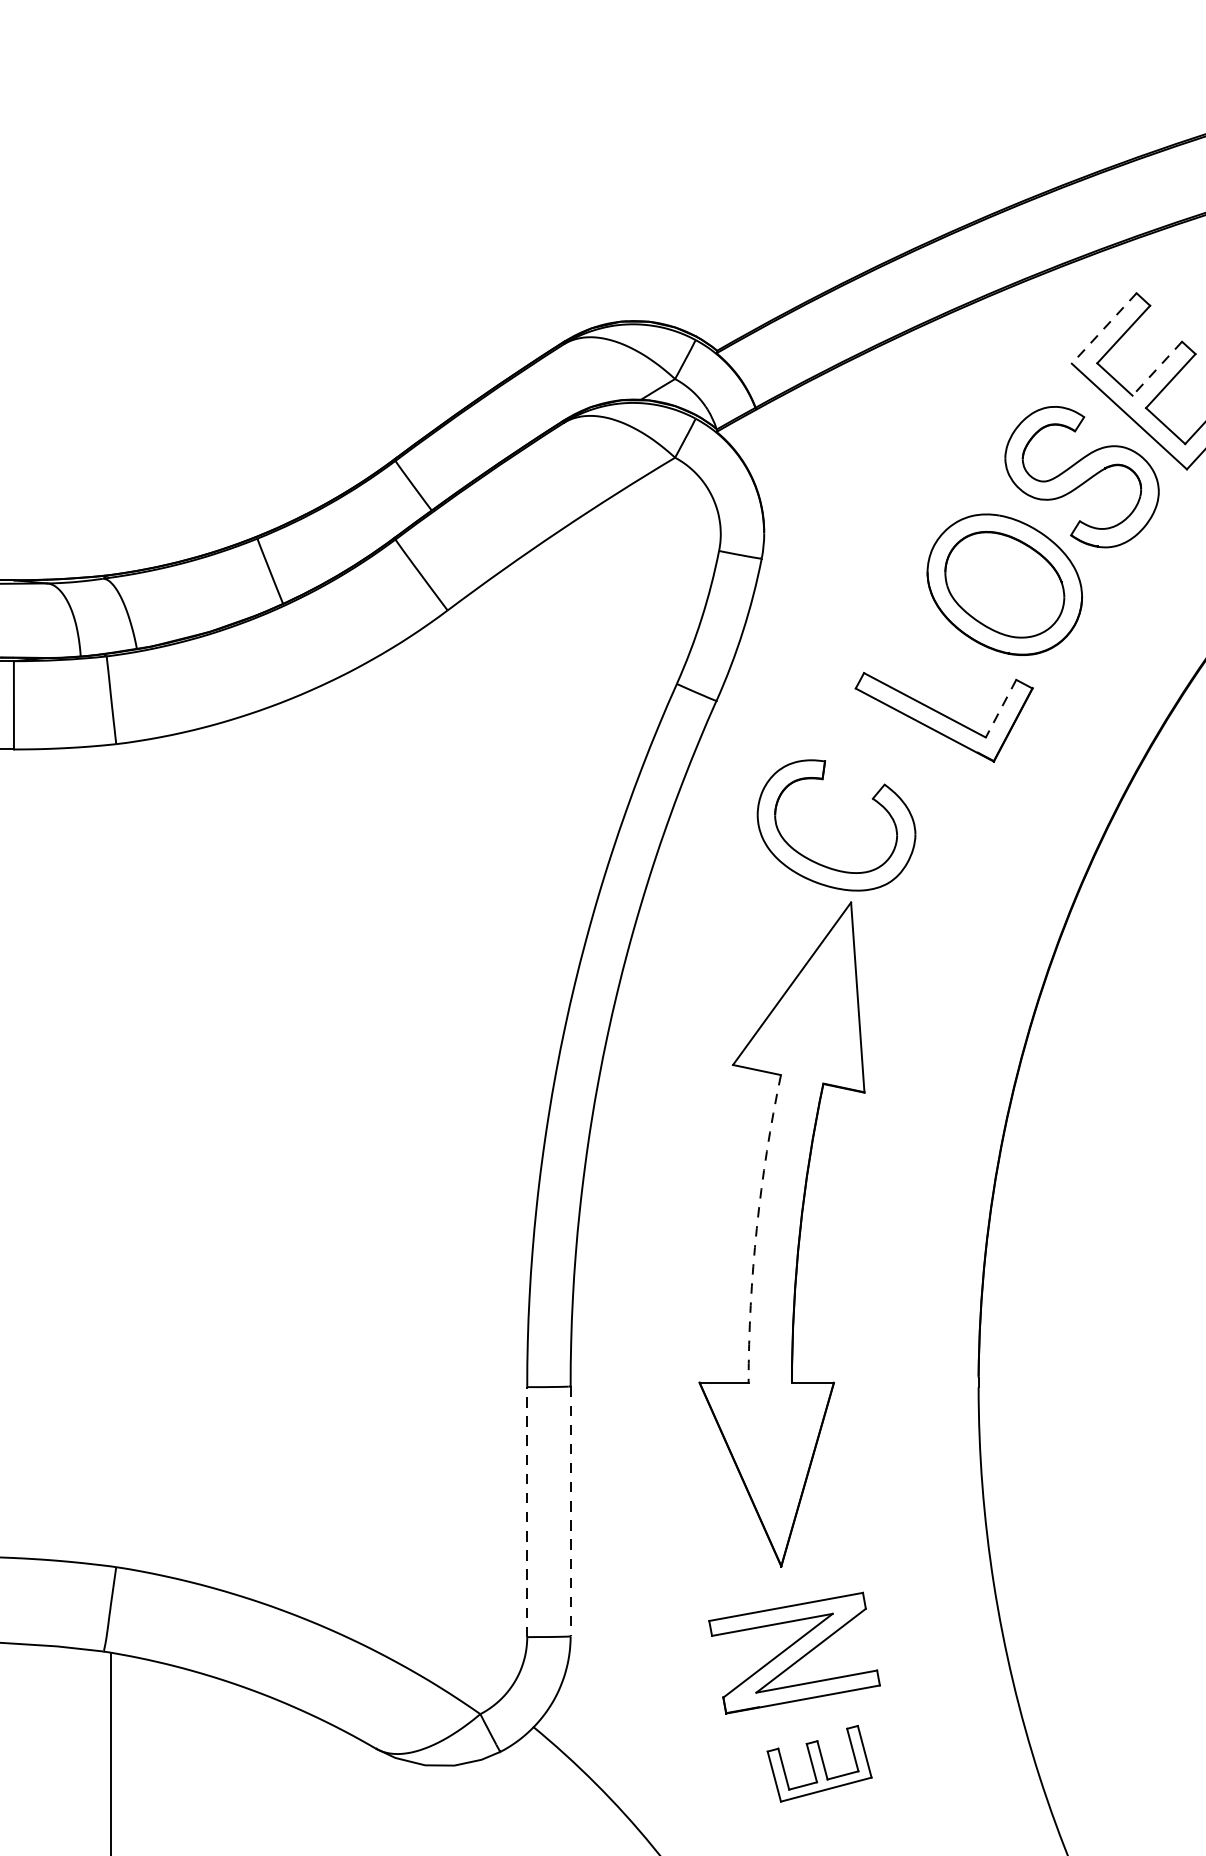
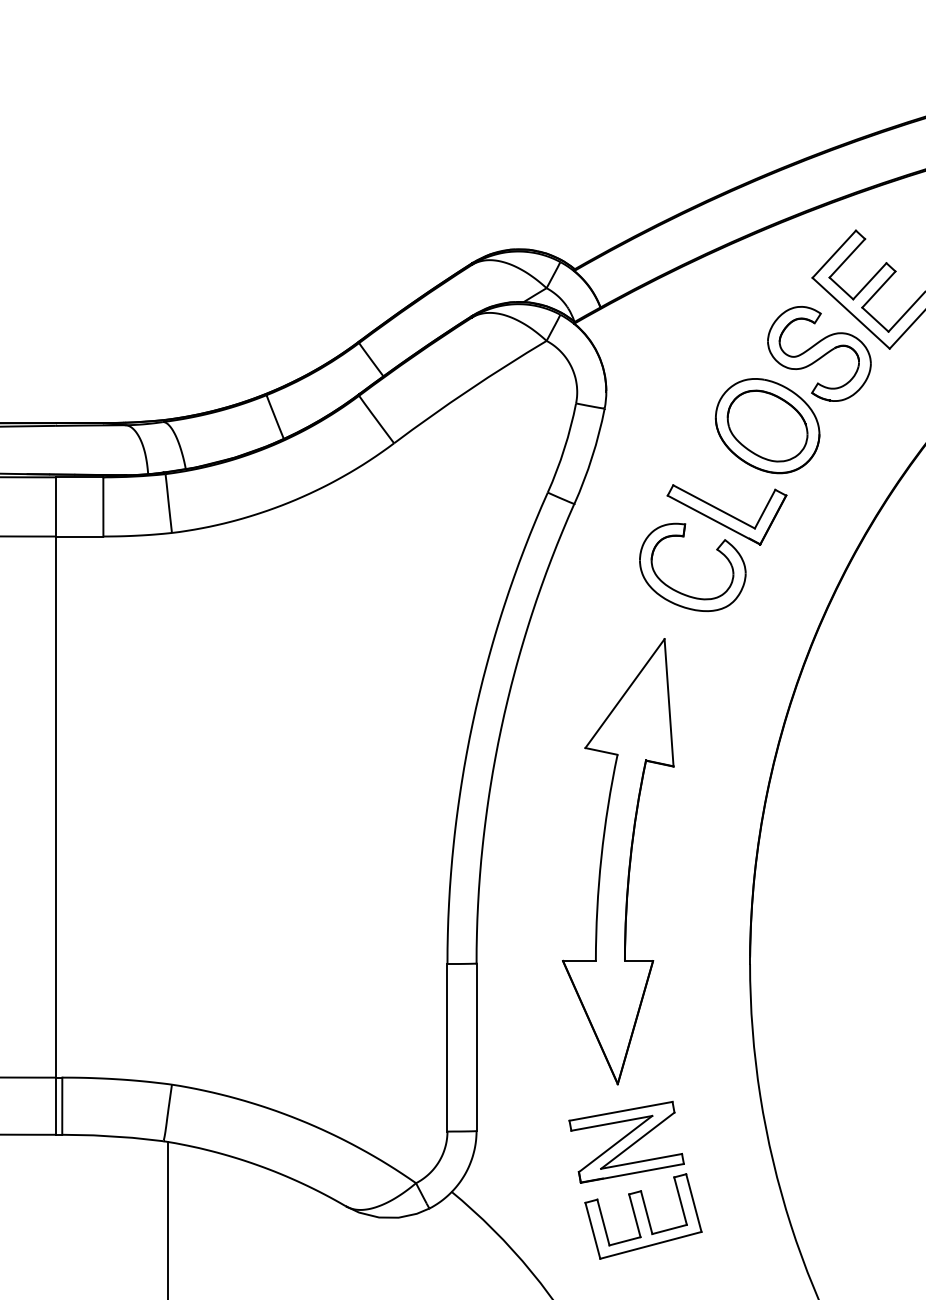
line: (1103, 328) -> (833, 254), dashed -> solid
line: (1156, 369) -> (869, 281), dashed -> solid
line: (1001, 709) -> (765, 509), dashed -> solid
part: (824, 864) -> (684, 593), moved
arc: (756, 1228) -> (601, 857), dashed -> solid
line: (527, 1511) -> (447, 1047), dashed -> solid
line: (570, 1511) -> (476, 1047), dashed -> solid
part: (819, 1763) -> (643, 1216), size x1.67

